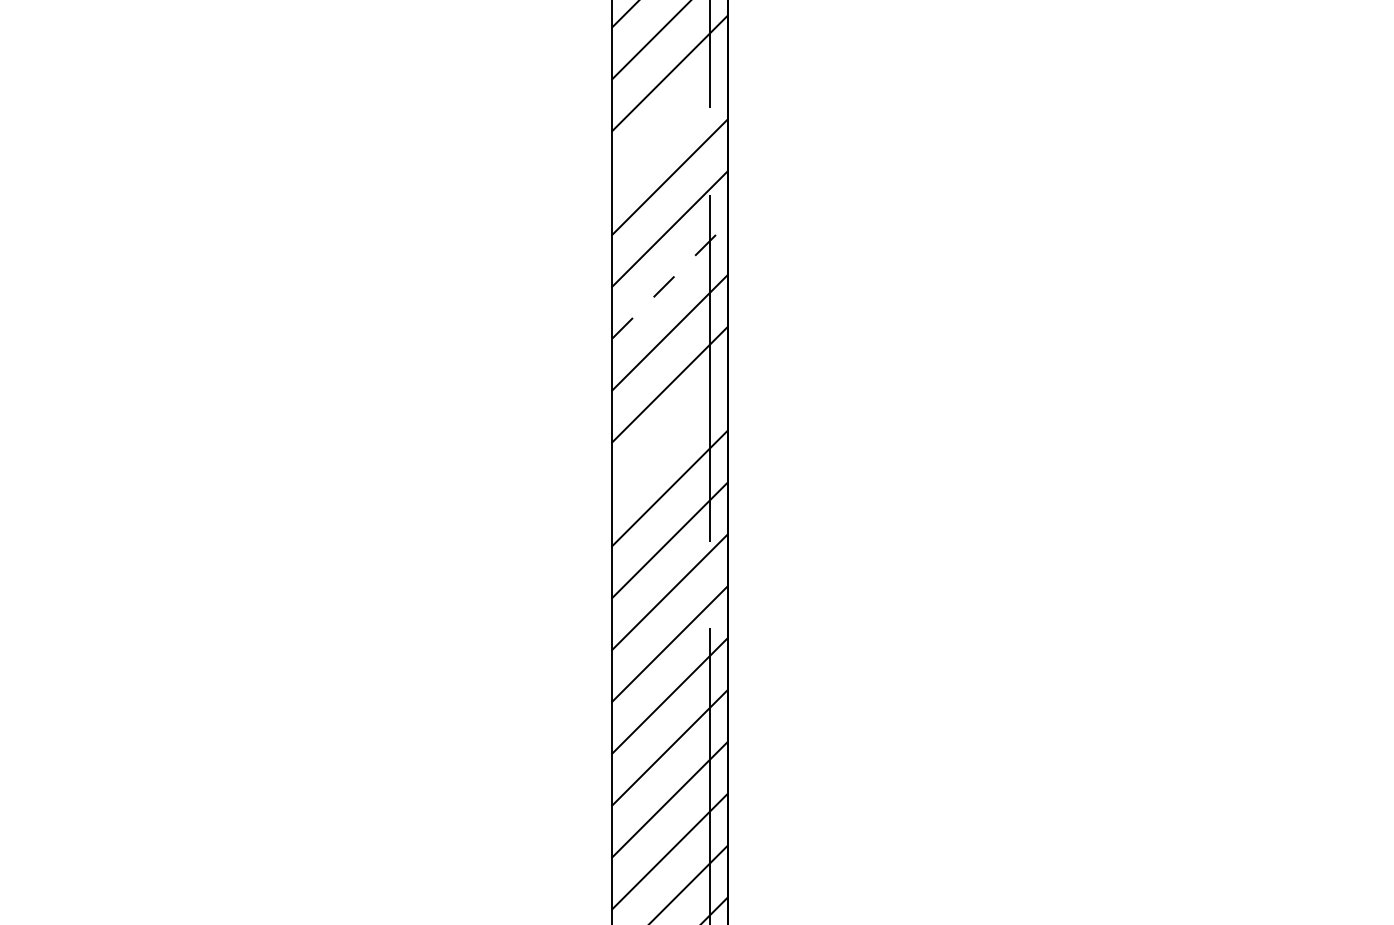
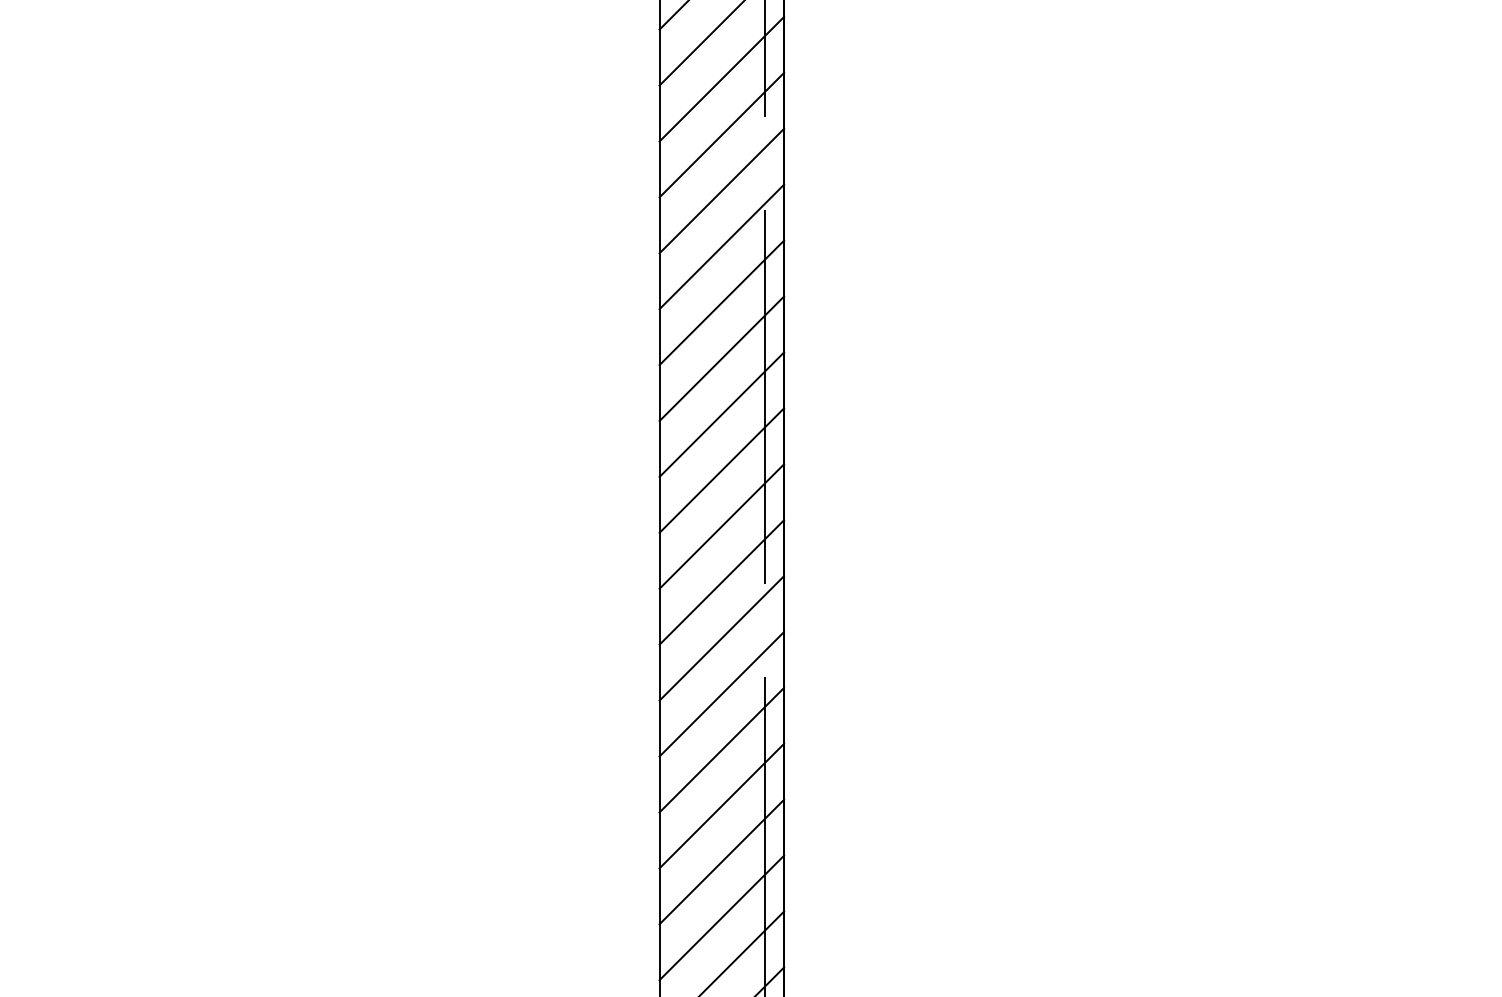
line: (669, 124) -> (721, 134), added
line: (670, 280) -> (722, 302), dashed -> solid
line: (669, 436) -> (721, 470), added

